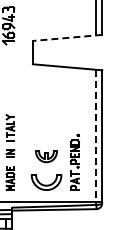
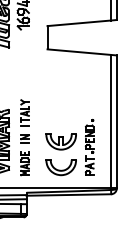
line: (67, 38) -> (82, 23), dashed -> solid
line: (96, 137) -> (111, 122), dashed -> solid
part: (45, 156) -> (60, 141), size x1.43

